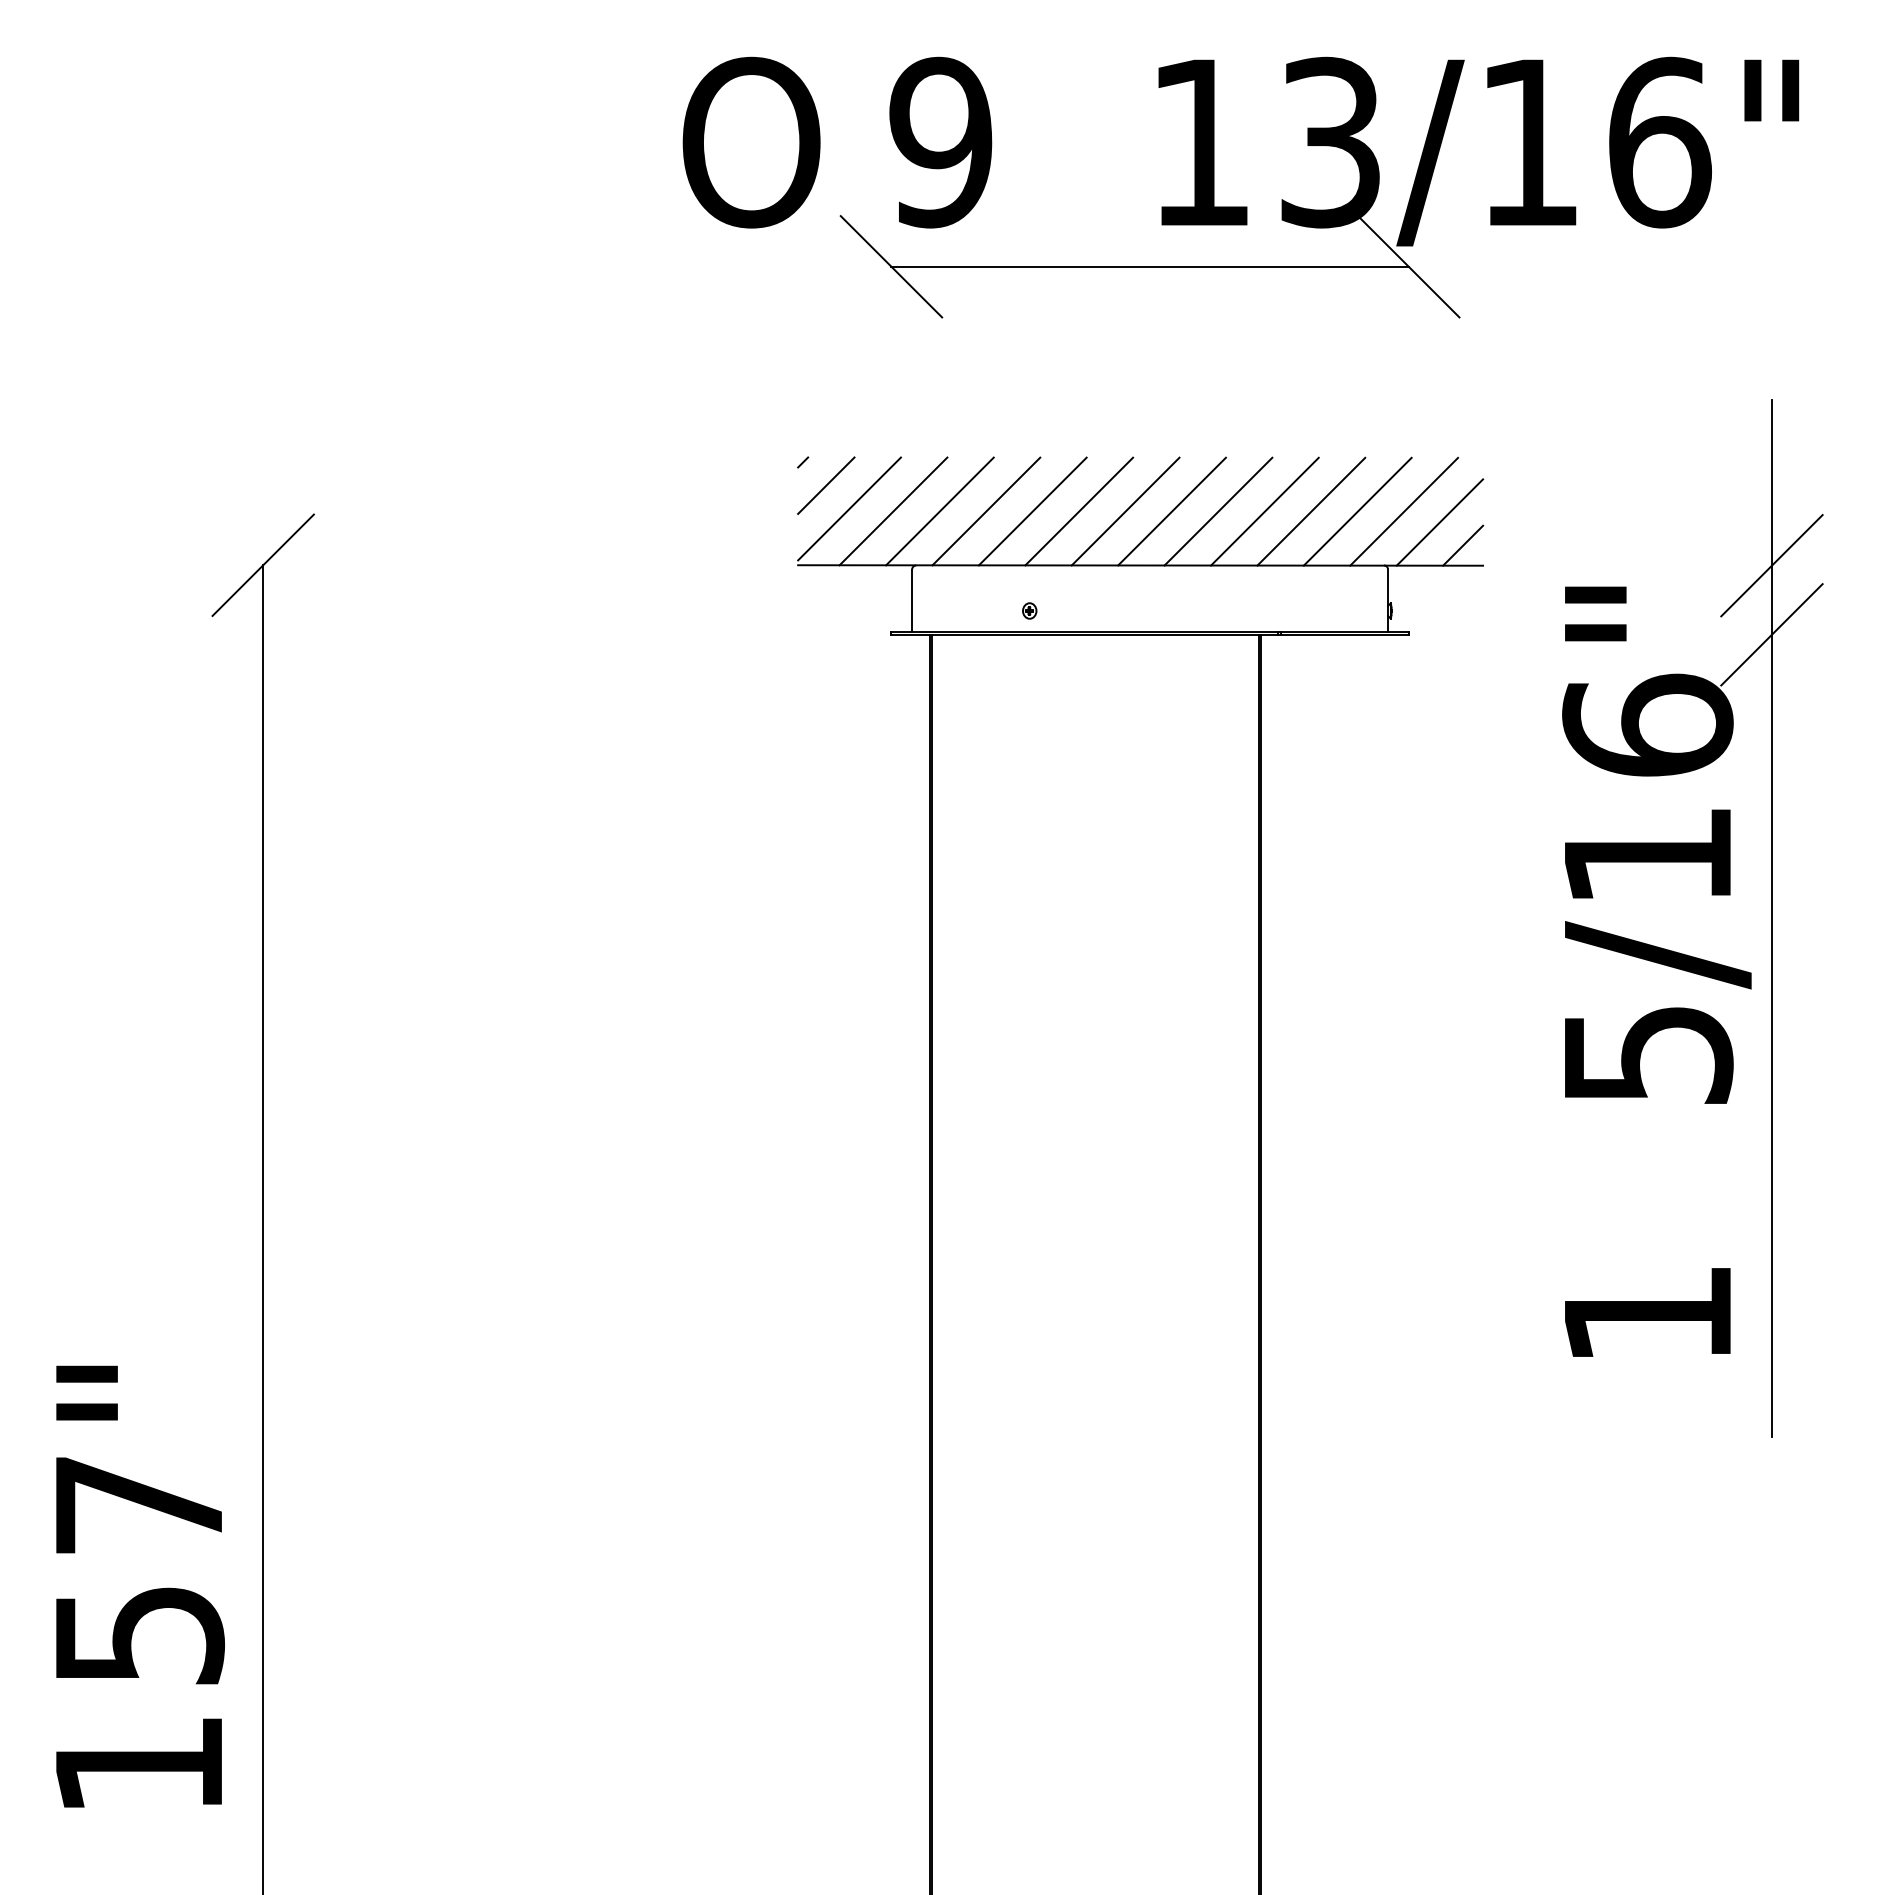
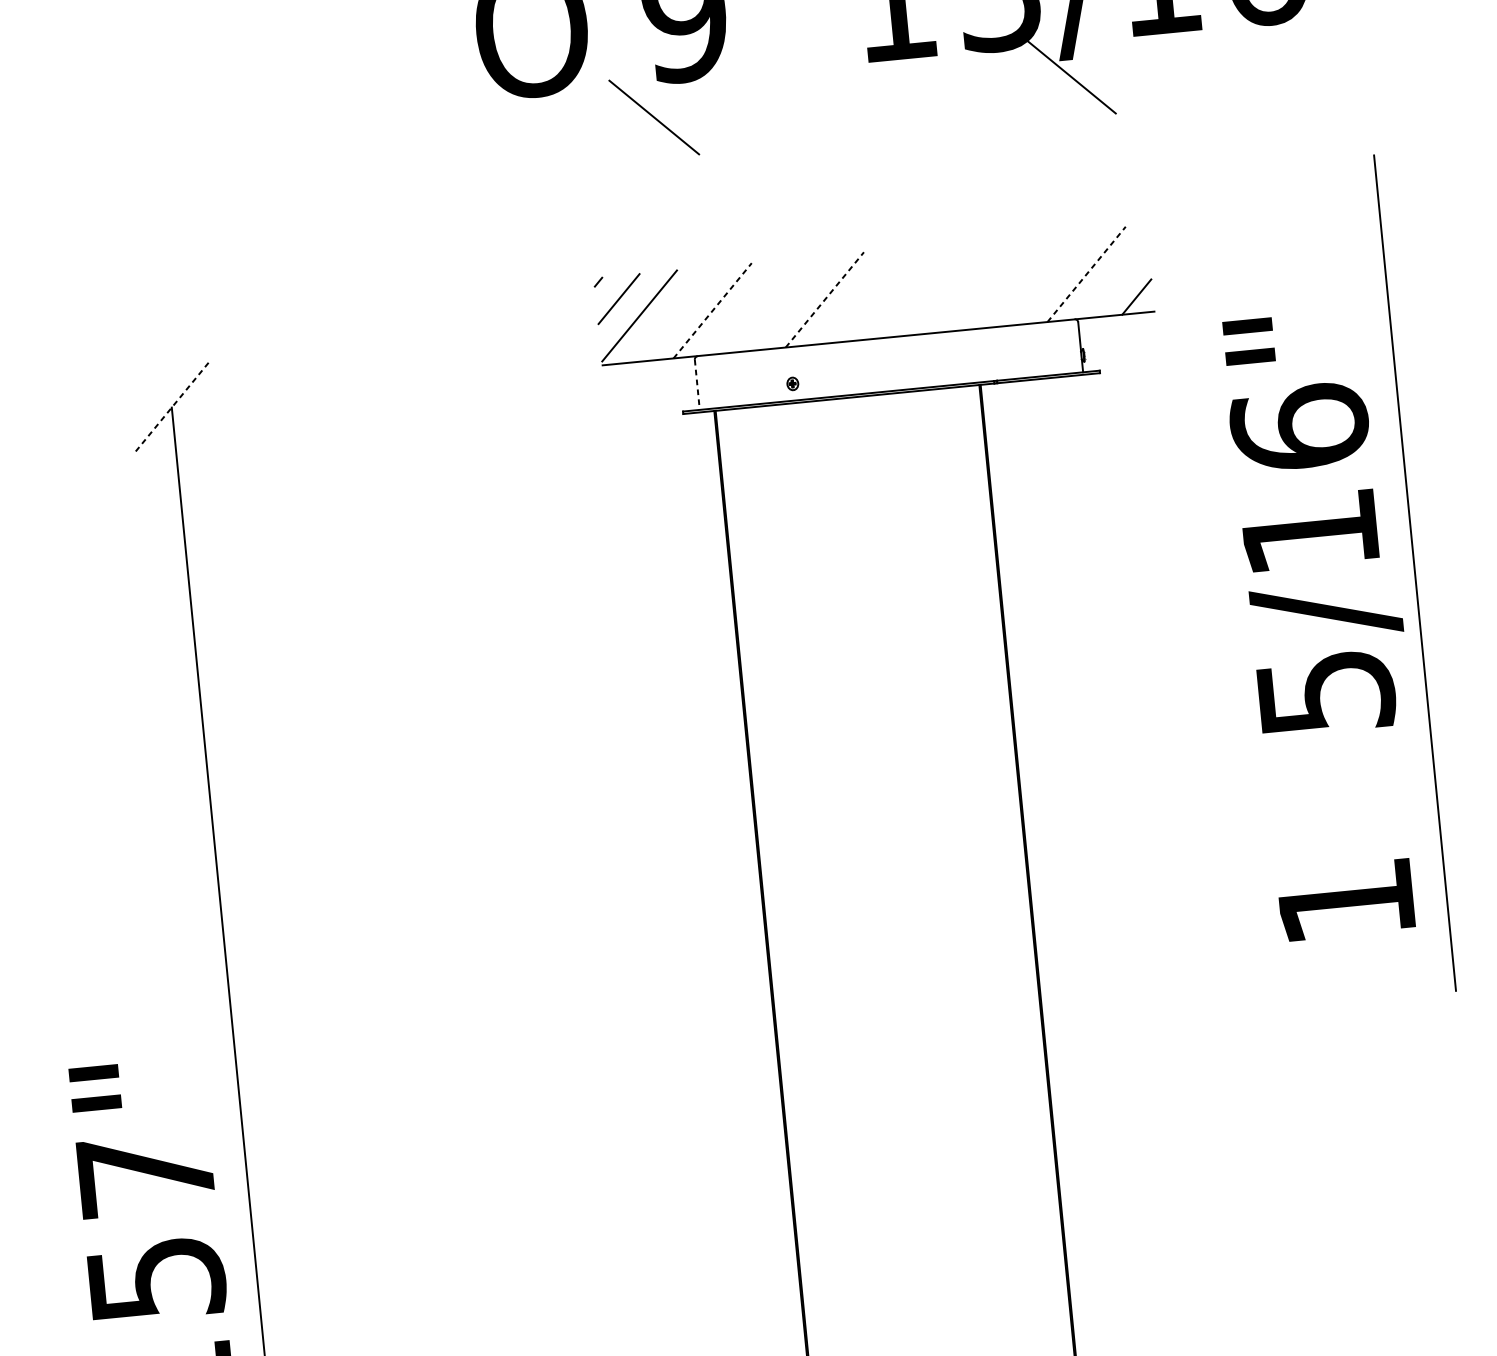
line: (1149, 266) -> (862, 96), removed
line: (893, 511) -> (675, 314), removed
line: (940, 511) -> (713, 310), solid -> dashed
line: (986, 511) -> (750, 307), removed
line: (1032, 511) -> (787, 303), removed
line: (1079, 511) -> (825, 299), solid -> dashed
line: (1125, 511) -> (862, 296), removed
line: (1171, 511) -> (899, 292), removed
line: (1218, 511) -> (937, 288), removed
line: (1264, 511) -> (974, 285), removed
line: (1311, 511) -> (1011, 281), removed
line: (1357, 511) -> (1049, 277), removed
line: (1404, 511) -> (1086, 274), solid -> dashed
line: (1439, 522) -> (1115, 280), removed
line: (263, 565) -> (172, 407), solid -> dashed
line: (1771, 565) -> (1386, 288), removed
line: (912, 601) -> (697, 385), solid -> dashed
line: (1771, 634) -> (1392, 344), removed

